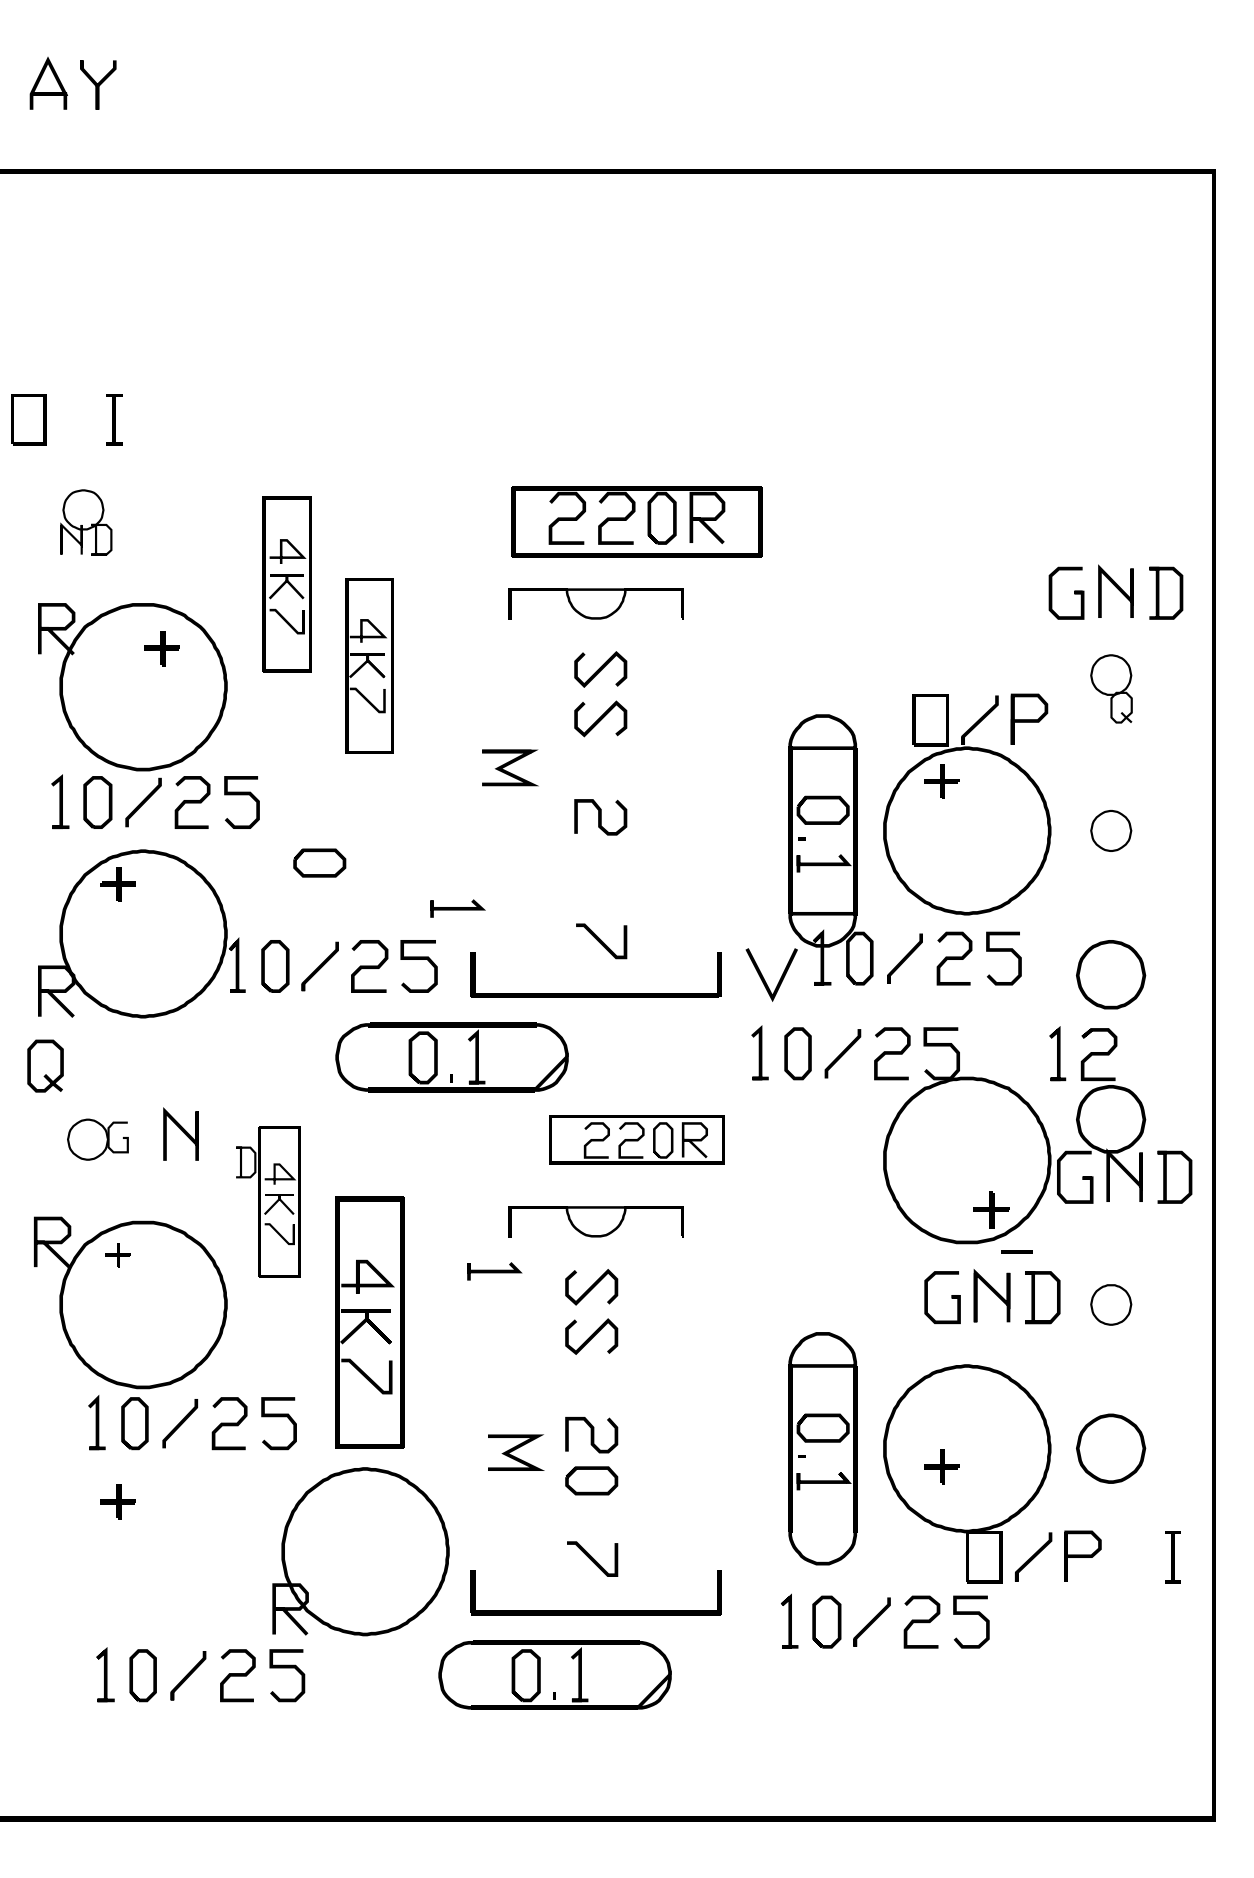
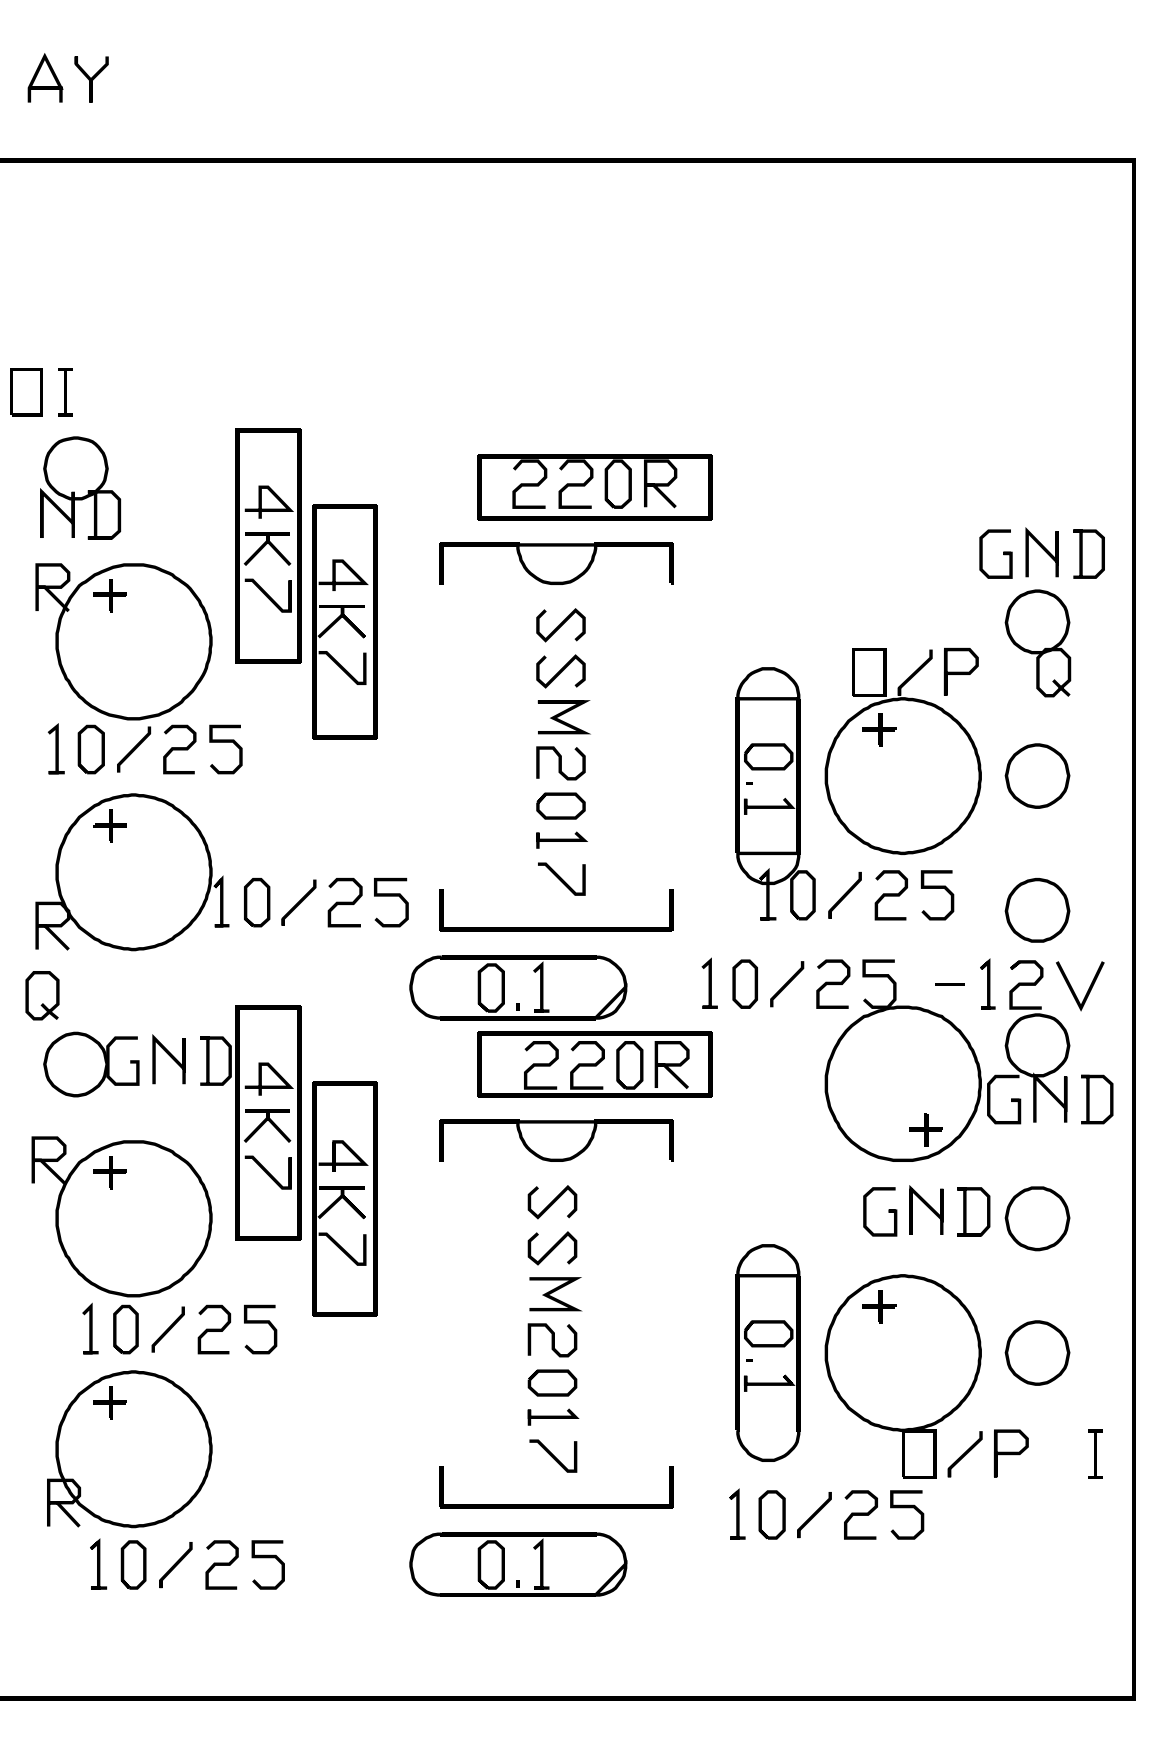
curve: (114, 419) -> (65, 391), moved
part: (86, 522) -> (80, 488), size x1.67
part: (286, 583) -> (267, 544), size x1.43
part: (595, 603) -> (556, 563), size x1.43
part: (161, 648) -> (109, 595), moved
part: (369, 665) -> (345, 621), size x1.43
part: (1111, 688) -> (1037, 643), size x1.67
curve: (508, 765) -> (562, 714), moved
part: (1111, 830) -> (1037, 775), size x1.67
curve: (319, 852) -> (560, 796), moved
line: (457, 908) -> (561, 840), moved
line: (764, 978) -> (1073, 989), moved
part: (451, 1057) -> (517, 987), moved
part: (97, 1139) -> (90, 1064), size x1.67
part: (636, 1139) -> (594, 1064), size x1.43
part: (268, 1201) -> (250, 1122), size x1.67
part: (595, 1221) -> (556, 1140), size x1.43
line: (1016, 1251) -> (949, 983), moved
part: (117, 1255) -> (109, 1172), size x1.43
line: (494, 1271) -> (553, 1417), moved
part: (1111, 1304) -> (1037, 1218), size x1.67
part: (369, 1322) -> (345, 1198), moved
line: (515, 1450) -> (555, 1292), moved
part: (941, 1466) -> (879, 1306), moved
part: (360, 1551) -> (129, 1449), moved

